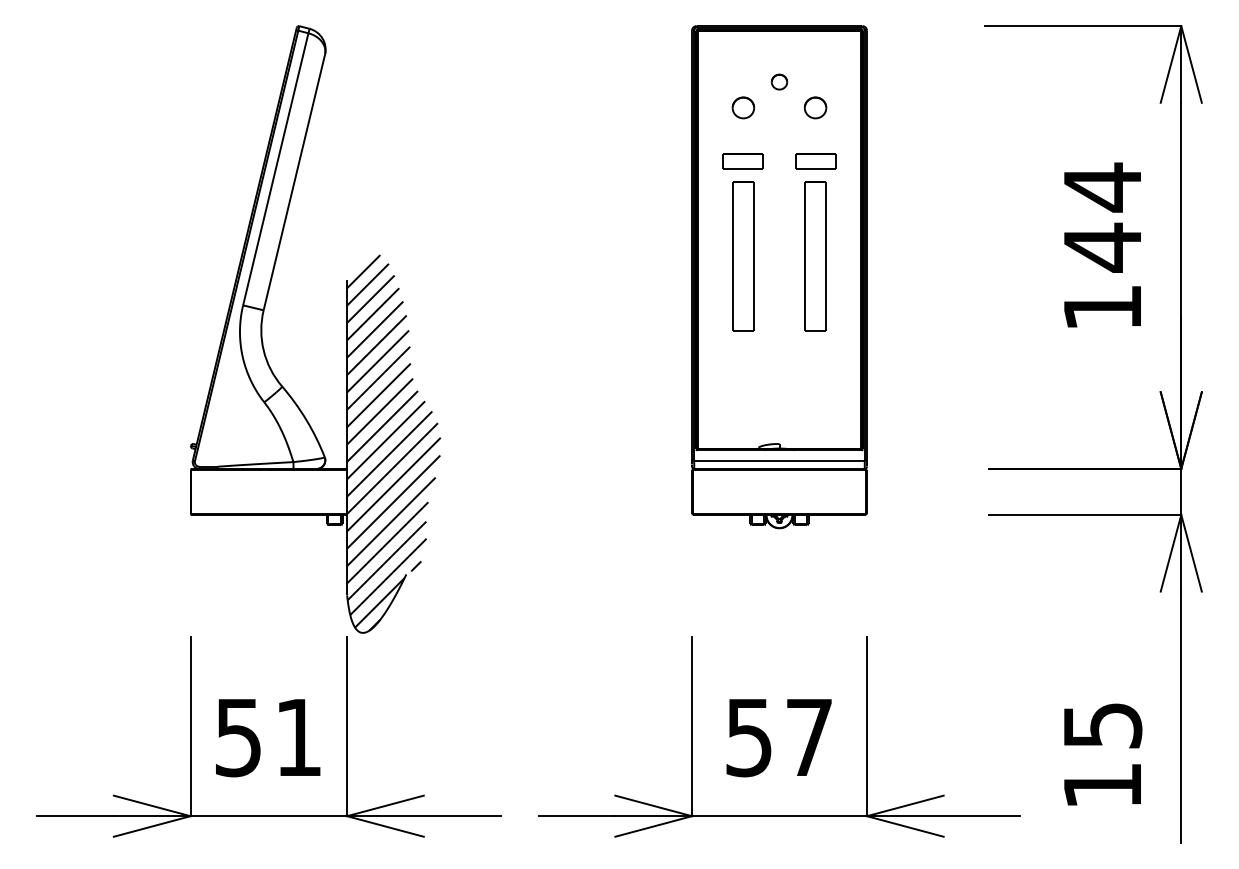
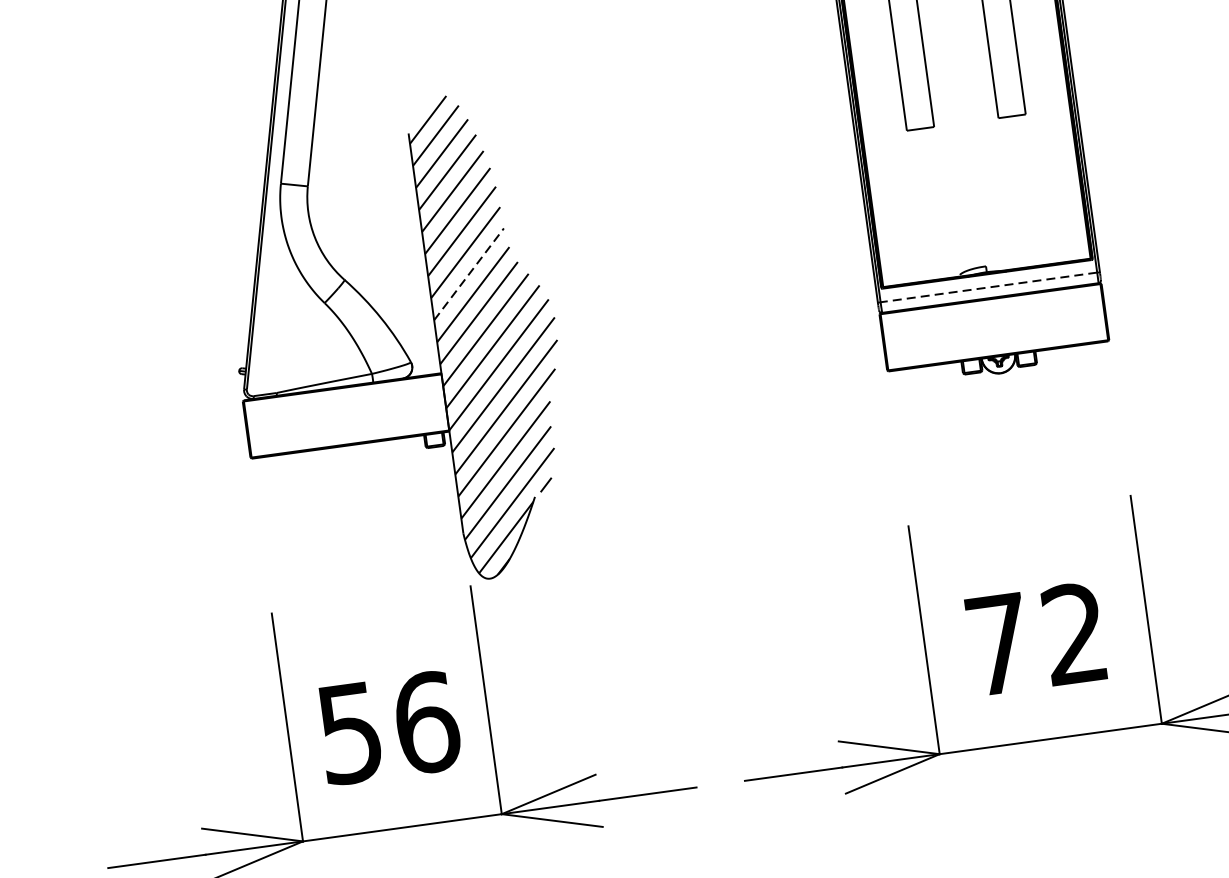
line: (378, 395) -> (468, 274), solid -> dashed
line: (778, 460) -> (987, 287), solid -> dashed
text: (299, 737) -> (427, 722), 51 -> 56
text: (778, 737) -> (1035, 639), 57 -> 72

